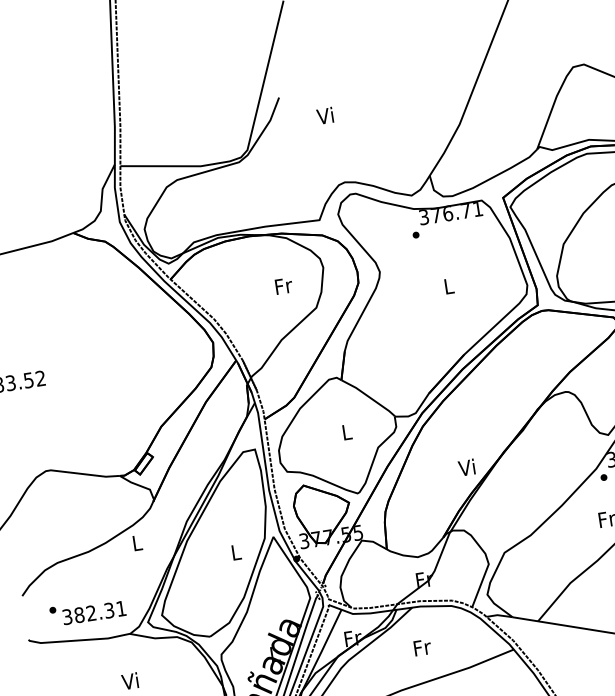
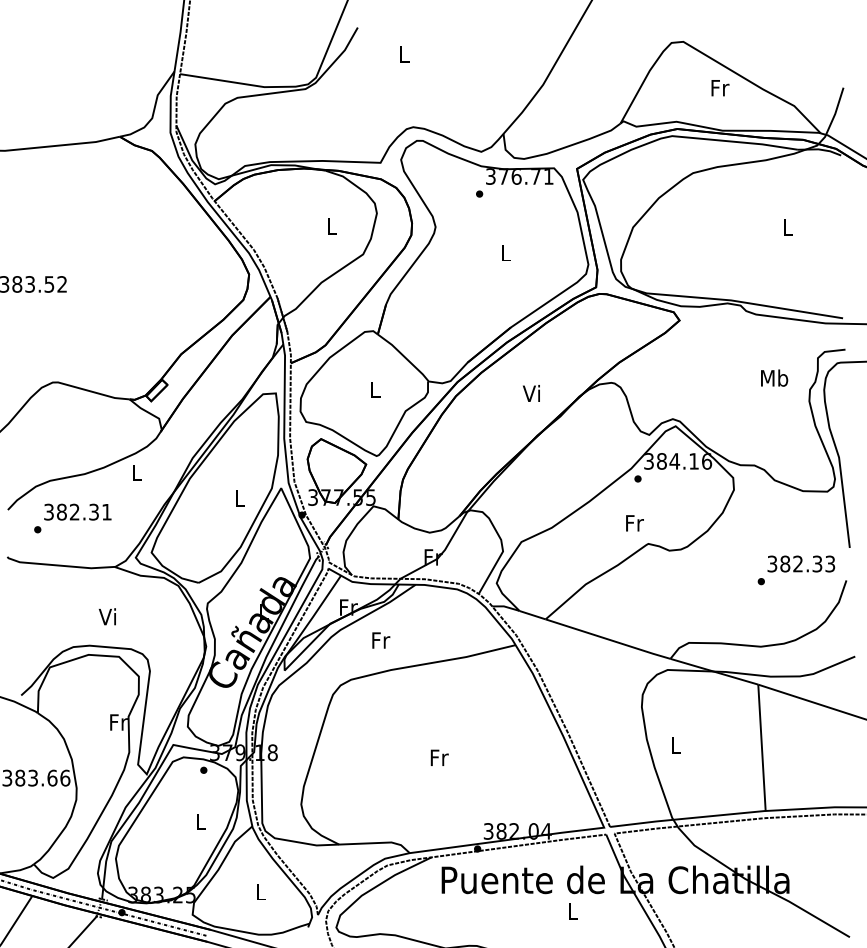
text: (324, 115) -> (402, 53), Vi -> L
text: (283, 286) -> (332, 226), Fr -> L
text: (466, 467) -> (531, 393), moved
text: (93, 612) -> (77, 511), moved
text: (422, 647) -> (381, 640), moved

